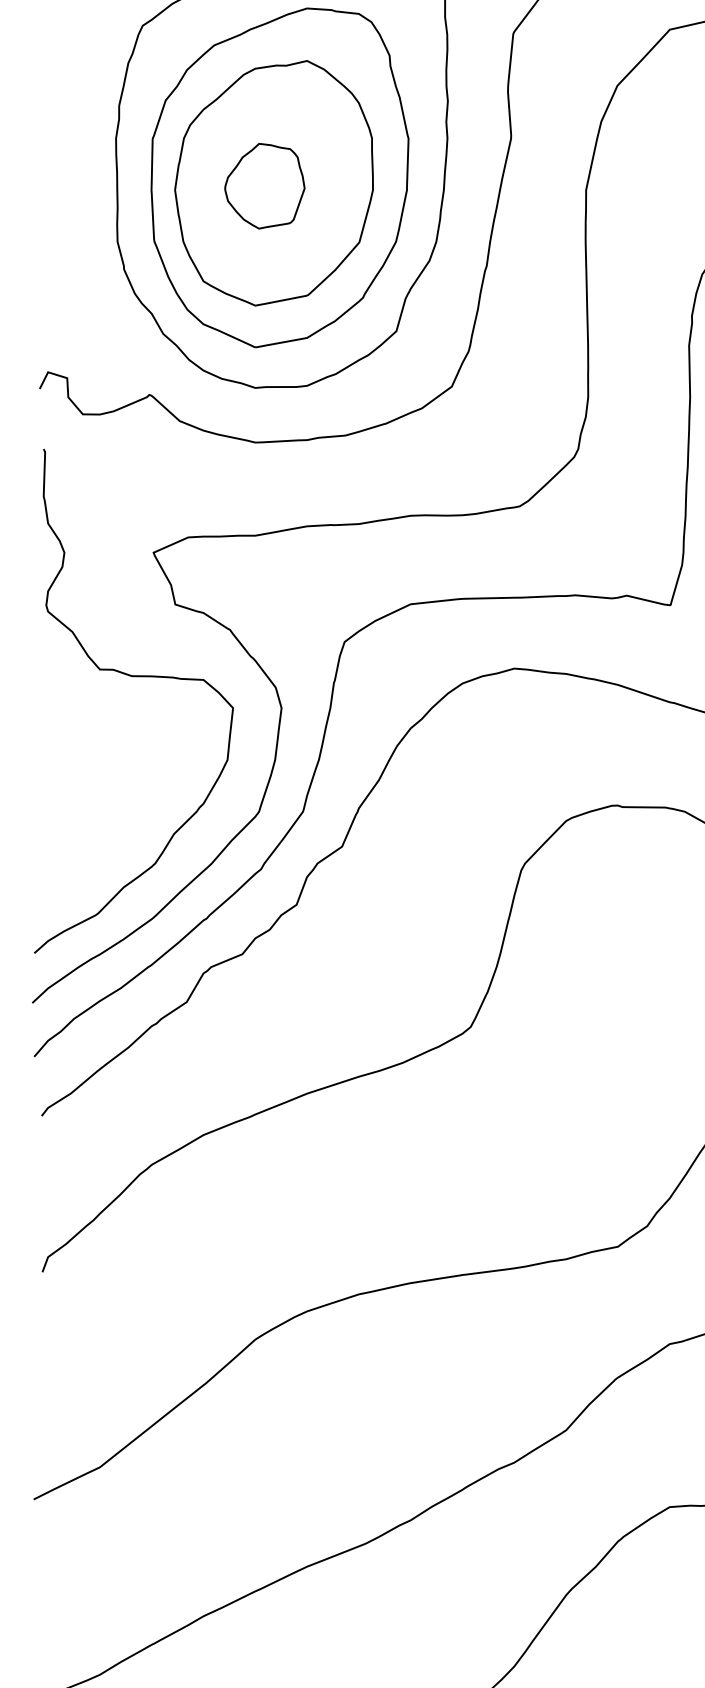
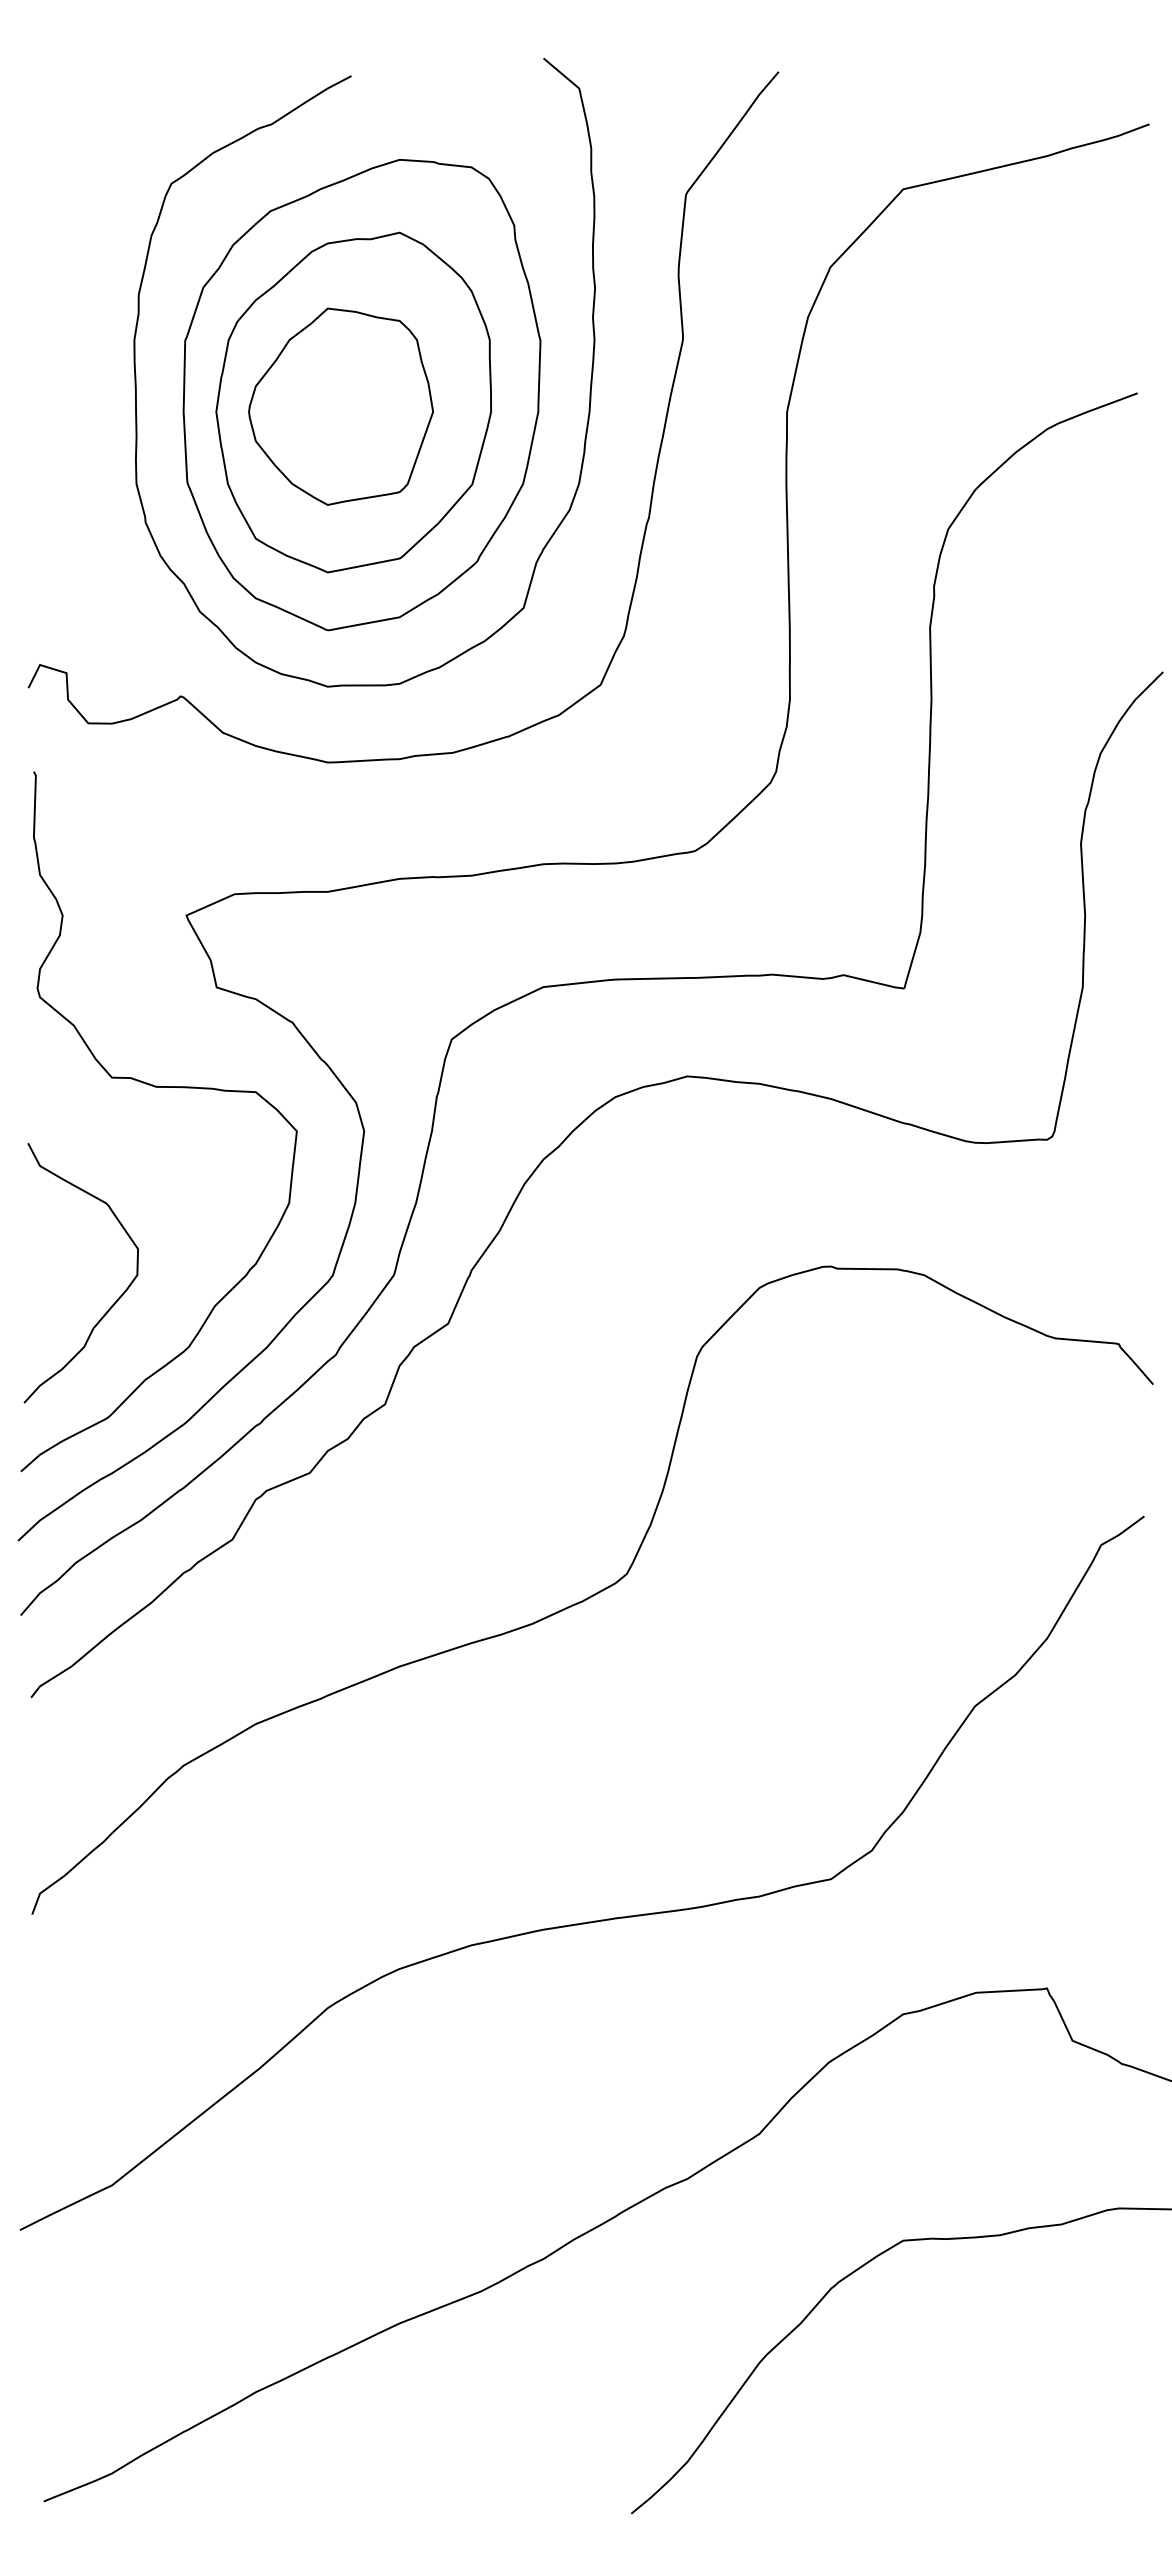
part: (264, 186) -> (340, 406), size x1.67
curve: (100, 832) -> (112, 1304), added

